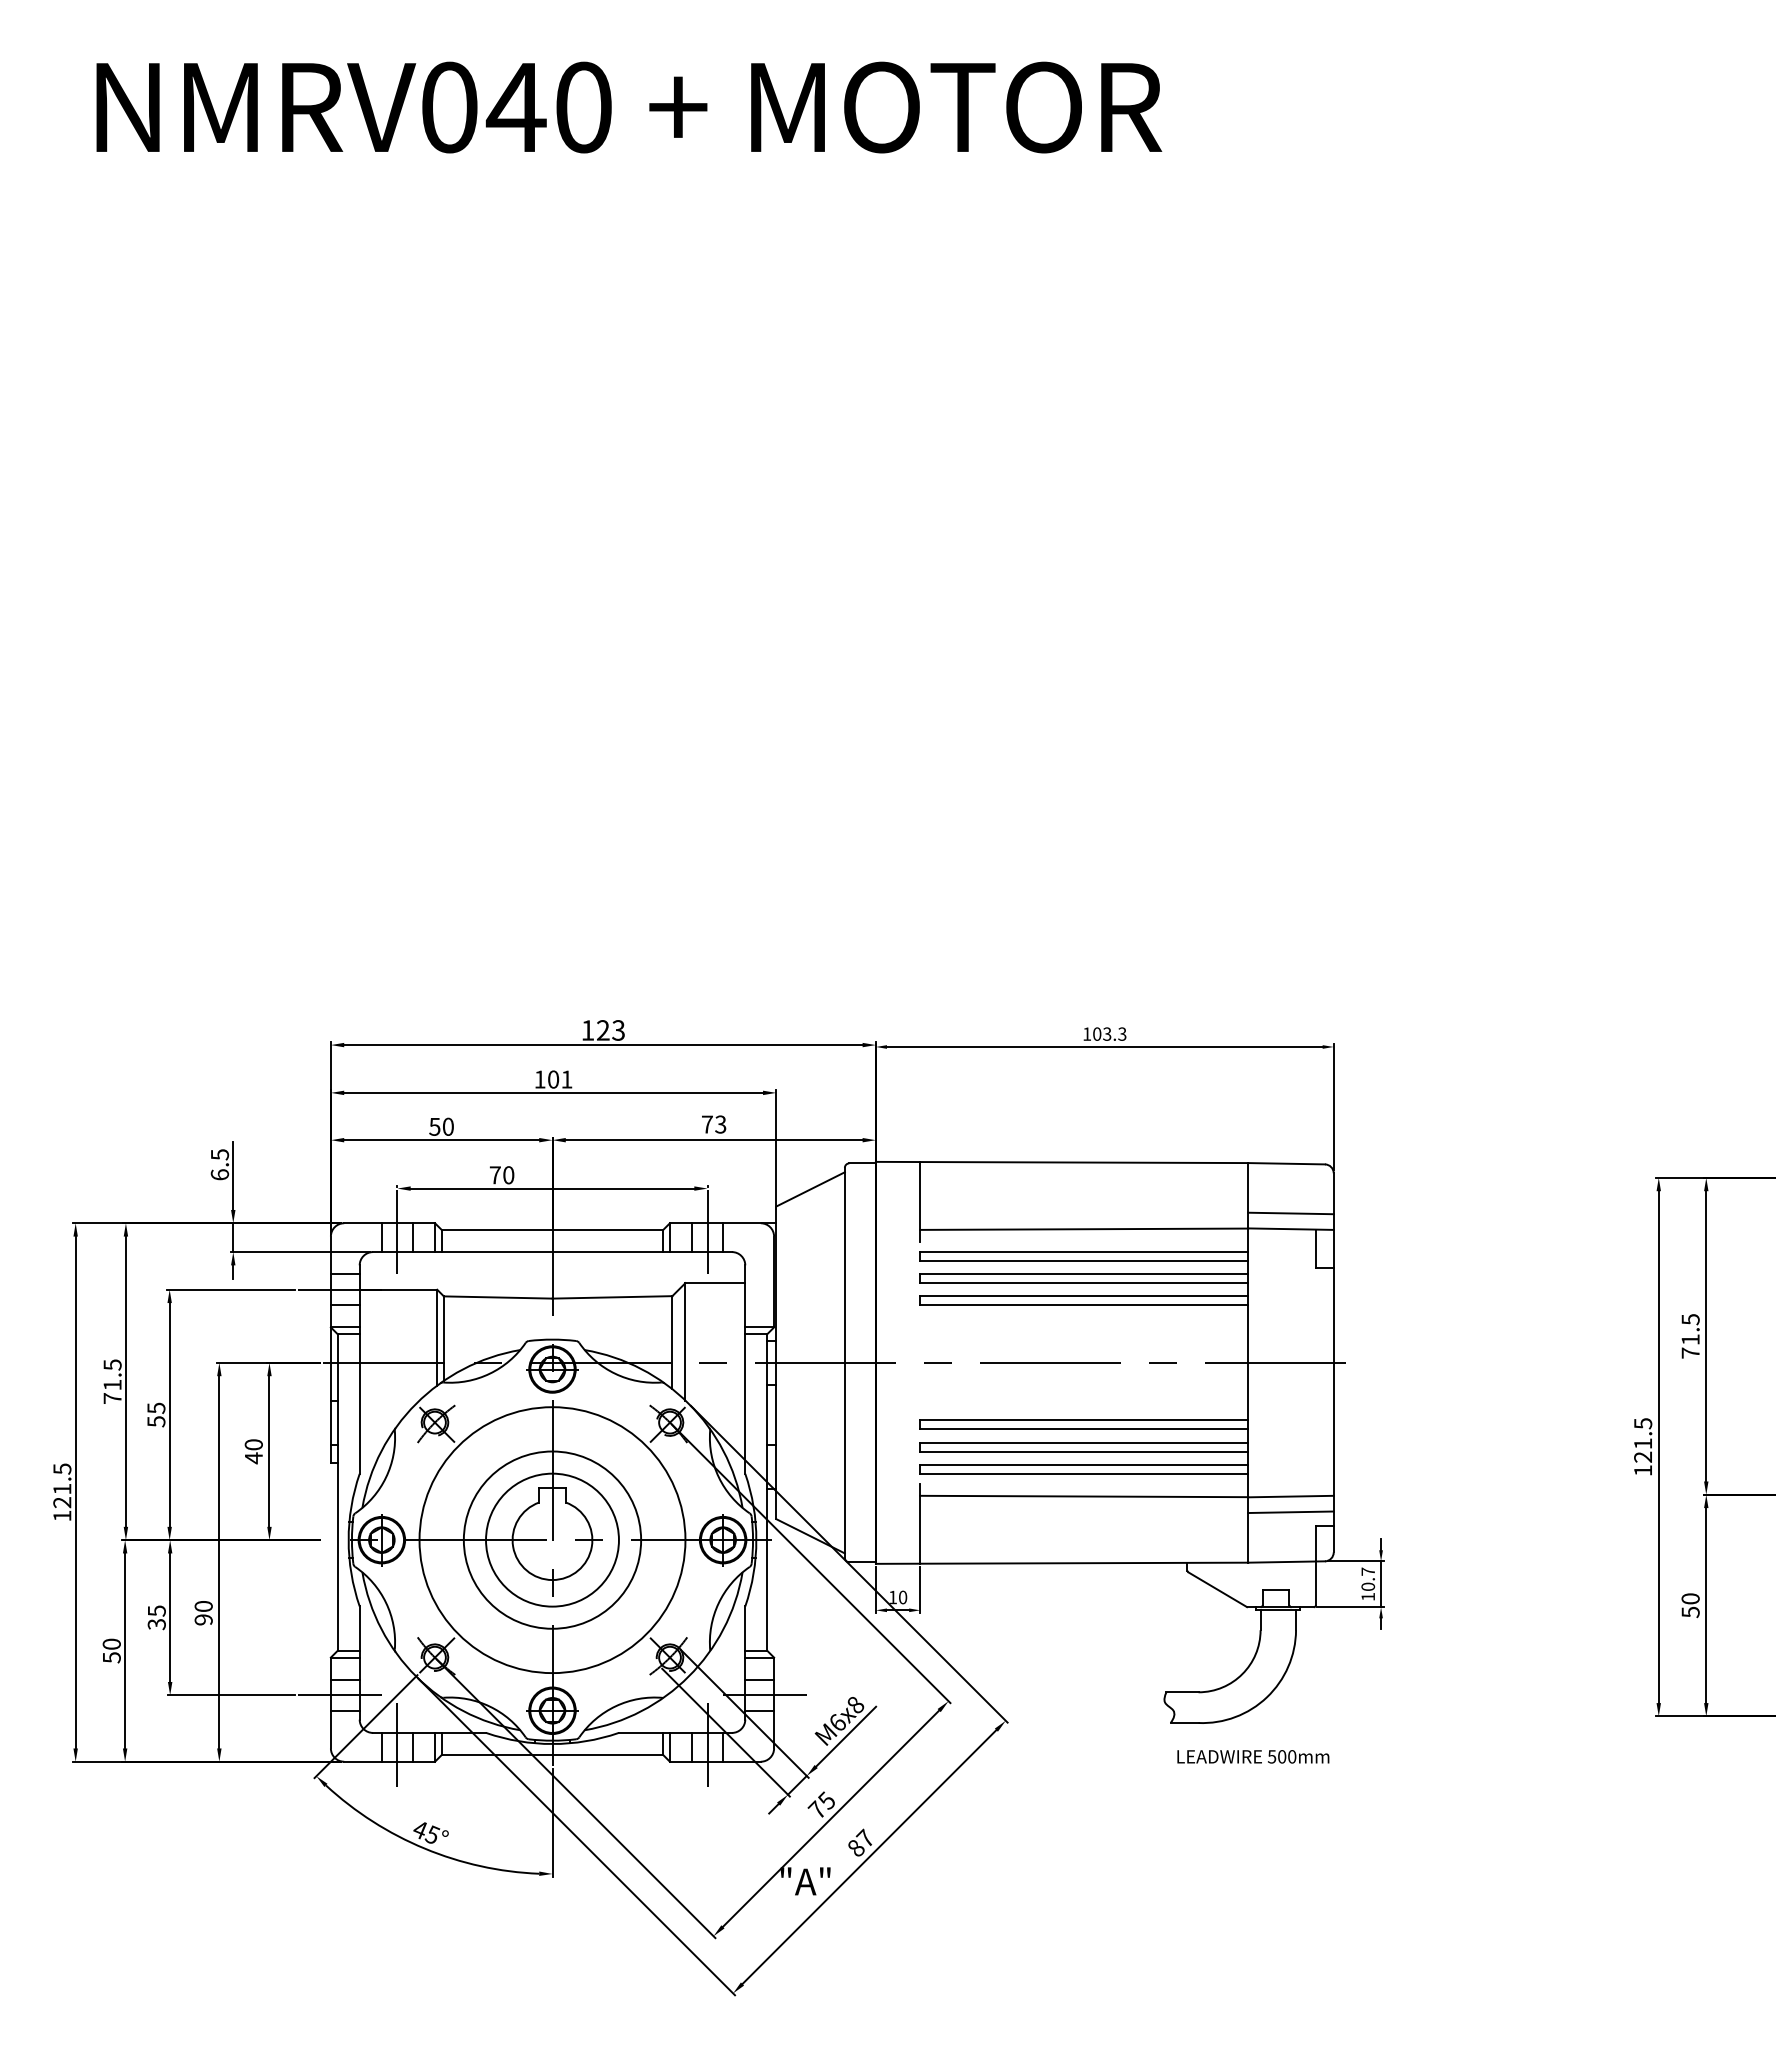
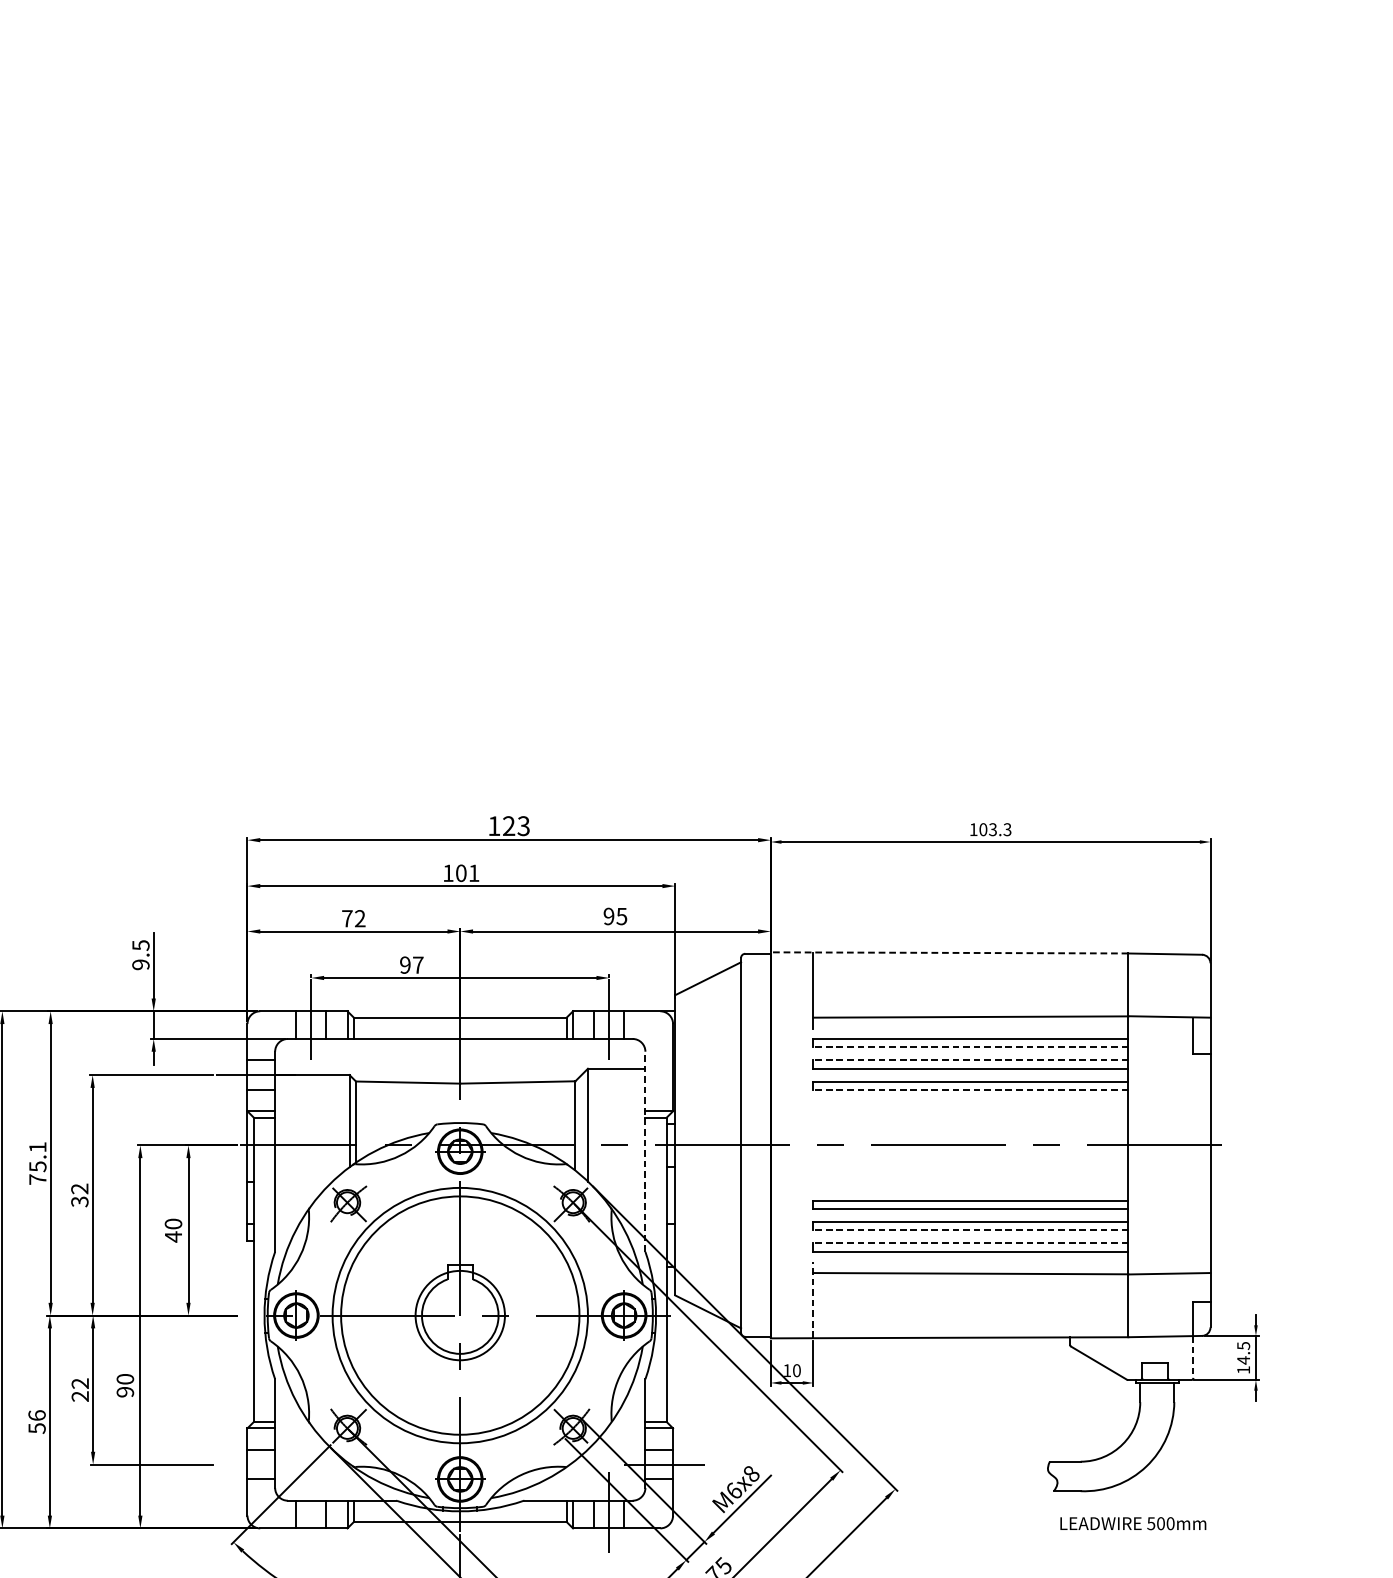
text: (713, 1124) -> (614, 916), 73 -> 95
text: (441, 1126) -> (353, 918), 50 -> 72
line: (1061, 1162) -> (949, 952), solid -> dashed
text: (219, 1174) -> (140, 964), 6.5 -> 9.5
text: (501, 1175) -> (411, 965), 70 -> 97
line: (1290, 1213) -> (1168, 1001), removed
line: (1084, 1260) -> (971, 1047), solid -> dashed
line: (1084, 1274) -> (971, 1060), solid -> dashed
line: (1084, 1305) -> (971, 1090), solid -> dashed
line: (745, 1369) -> (645, 1151), solid -> dashed
text: (112, 1374) -> (37, 1156), 71.5 -> 75.1
text: (156, 1414) -> (80, 1194), 55 -> 32
line: (1084, 1451) -> (971, 1230), solid -> dashed
line: (1084, 1464) -> (971, 1242), solid -> dashed
line: (1290, 1512) -> (1168, 1289), removed
line: (920, 1523) -> (813, 1299), solid -> dashed
circle: (552, 1539) -> (460, 1314), size x0.7
circle: (552, 1539) -> (460, 1314), size x1.4
text: (1368, 1579) -> (1243, 1353), 10.7 -> 14.5
line: (1315, 1583) -> (1192, 1357), solid -> dashed
text: (156, 1617) -> (80, 1389), 35 -> 22
text: (111, 1643) -> (36, 1414), 50 -> 56
line: (339, 1695) -> (255, 1464), removed
line: (397, 1744) -> (311, 1511), removed

